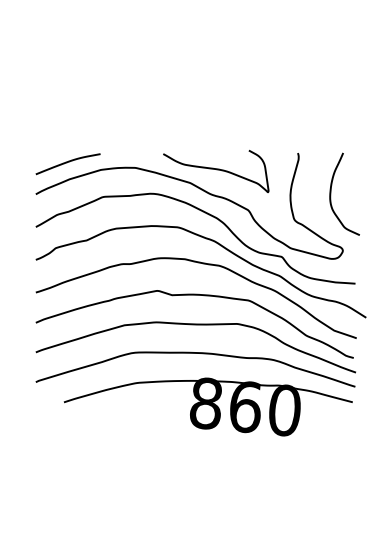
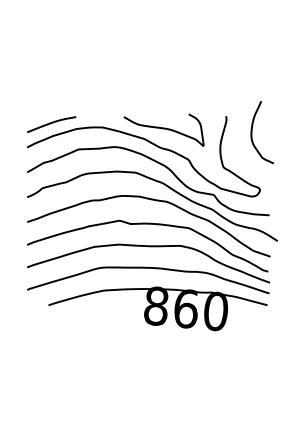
curve: (331, 194) -> (252, 132), moved

